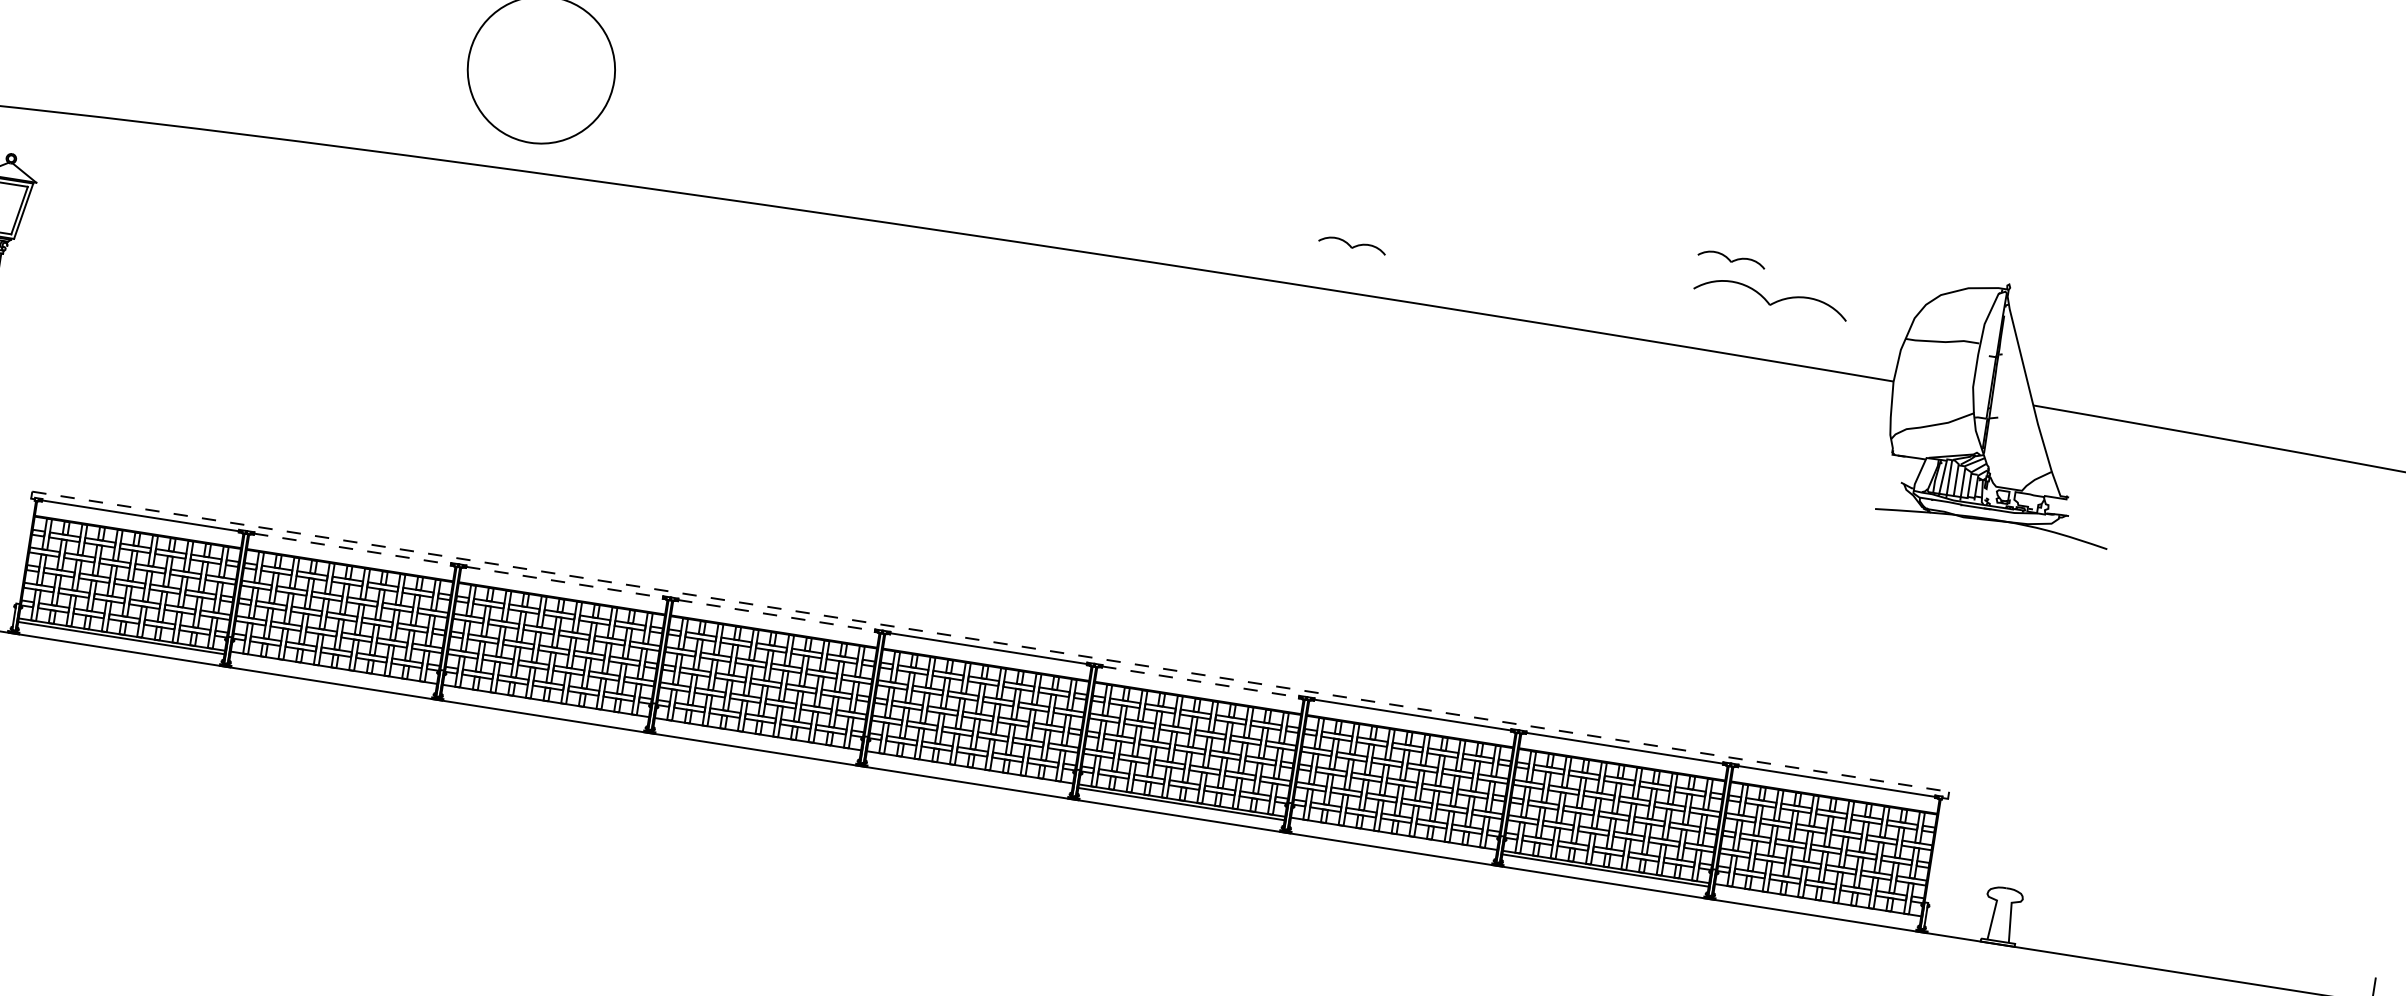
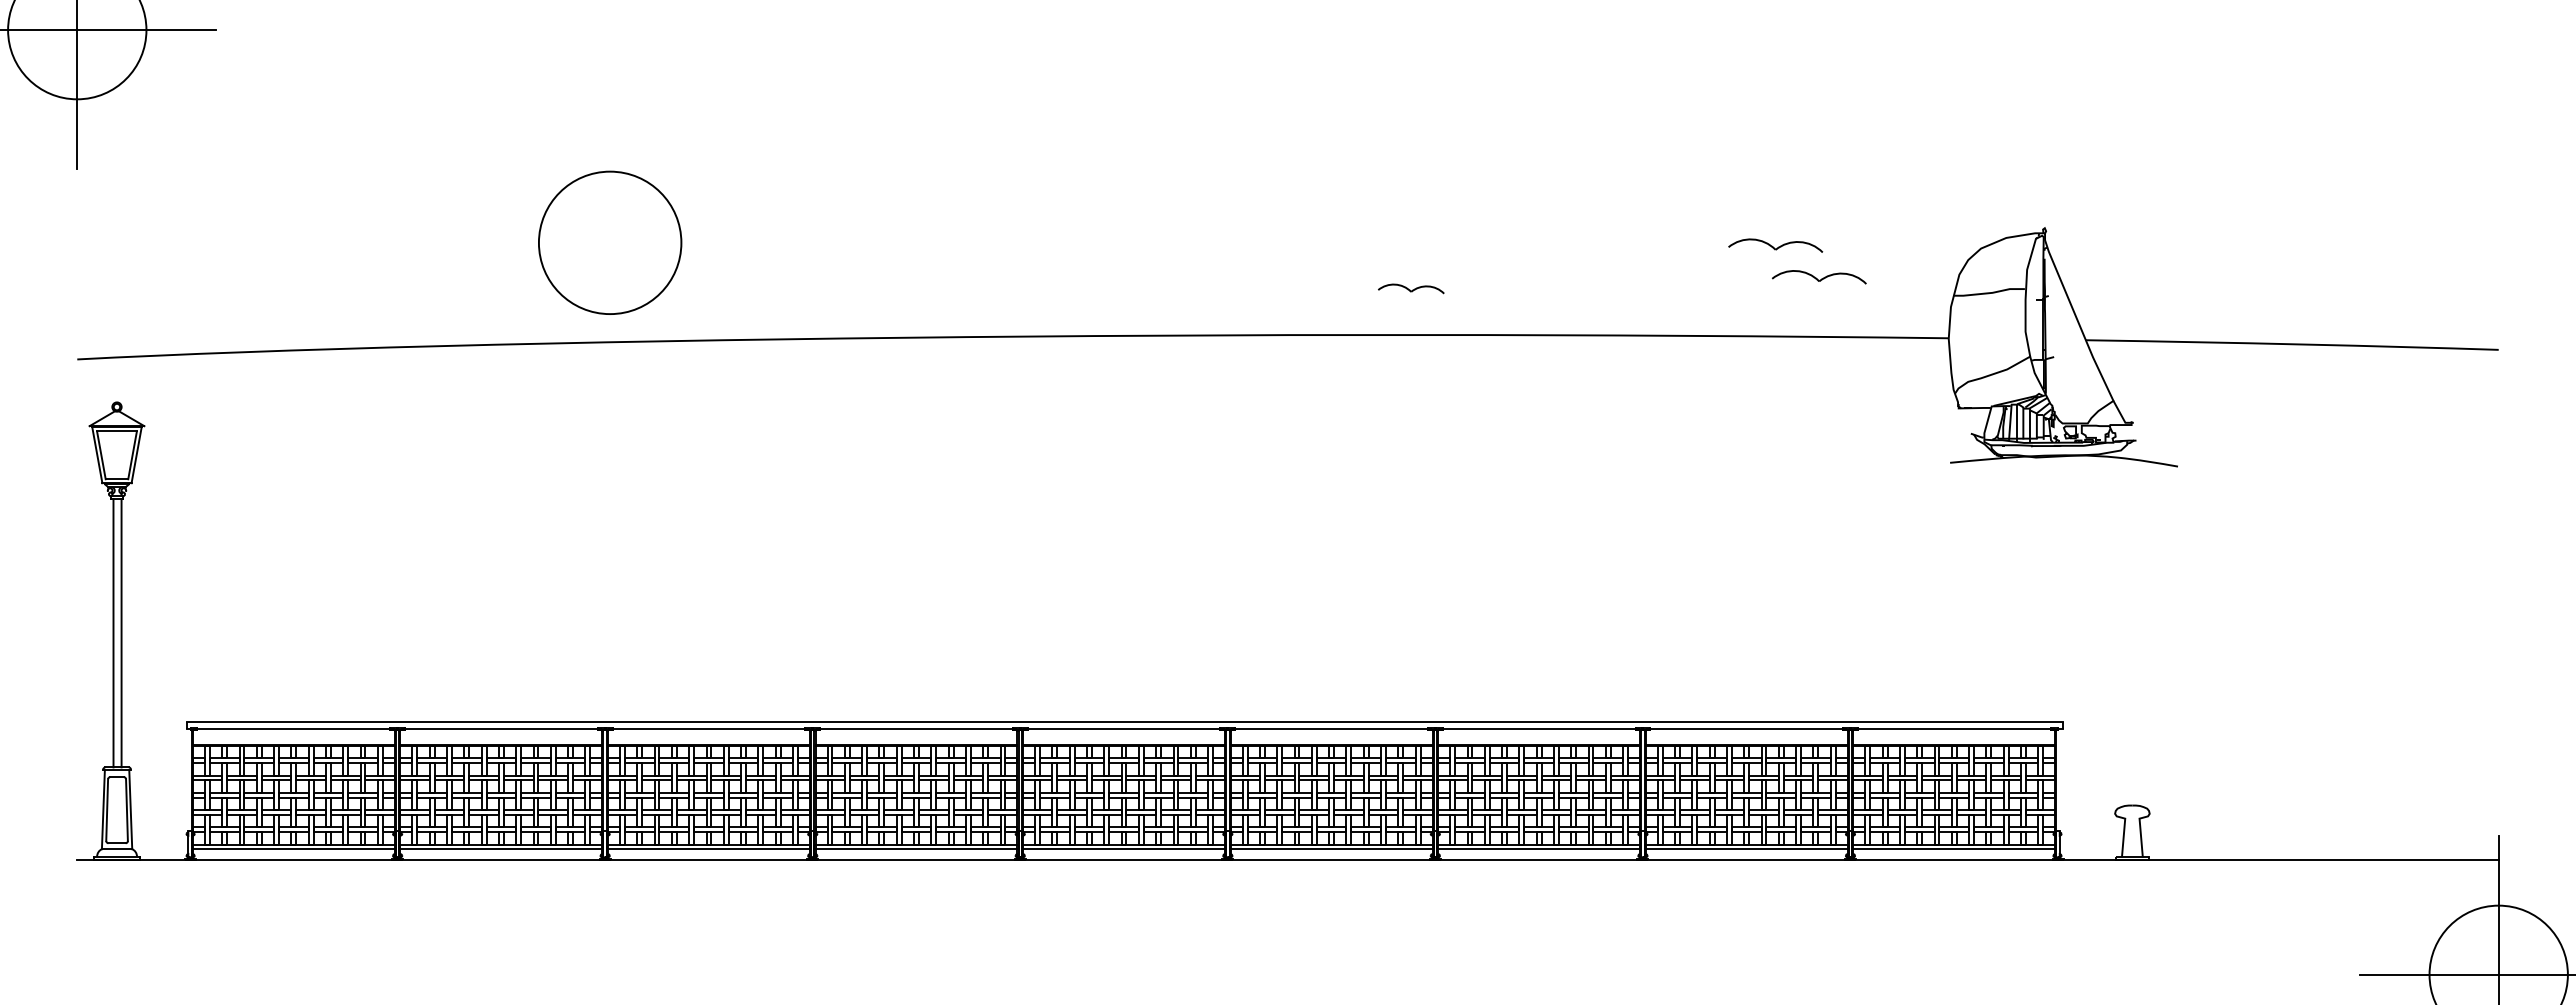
part: (1731, 259) -> (1775, 245), size x1.43
part: (1771, 298) -> (1819, 277), size x0.62
line: (352, 548) -> (501, 728), dashed -> solid
line: (565, 581) -> (709, 728), dashed -> solid
line: (776, 615) -> (916, 728), dashed -> solid
line: (991, 641) -> (1125, 721), dashed -> solid
line: (333, 671) -> (501, 848), added
line: (1201, 681) -> (1332, 728), dashed -> solid
line: (545, 704) -> (708, 848), added
line: (757, 737) -> (916, 848), added
line: (968, 770) -> (1123, 848), added
line: (1393, 837) -> (1539, 848), added
line: (1817, 903) -> (1954, 848), added

